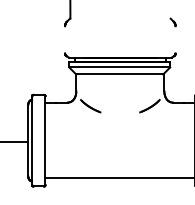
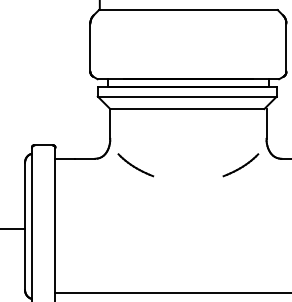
line: (119, 18) -> (186, 9), added
line: (65, 39) -> (91, 46), added
line: (175, 39) -> (286, 46), added

